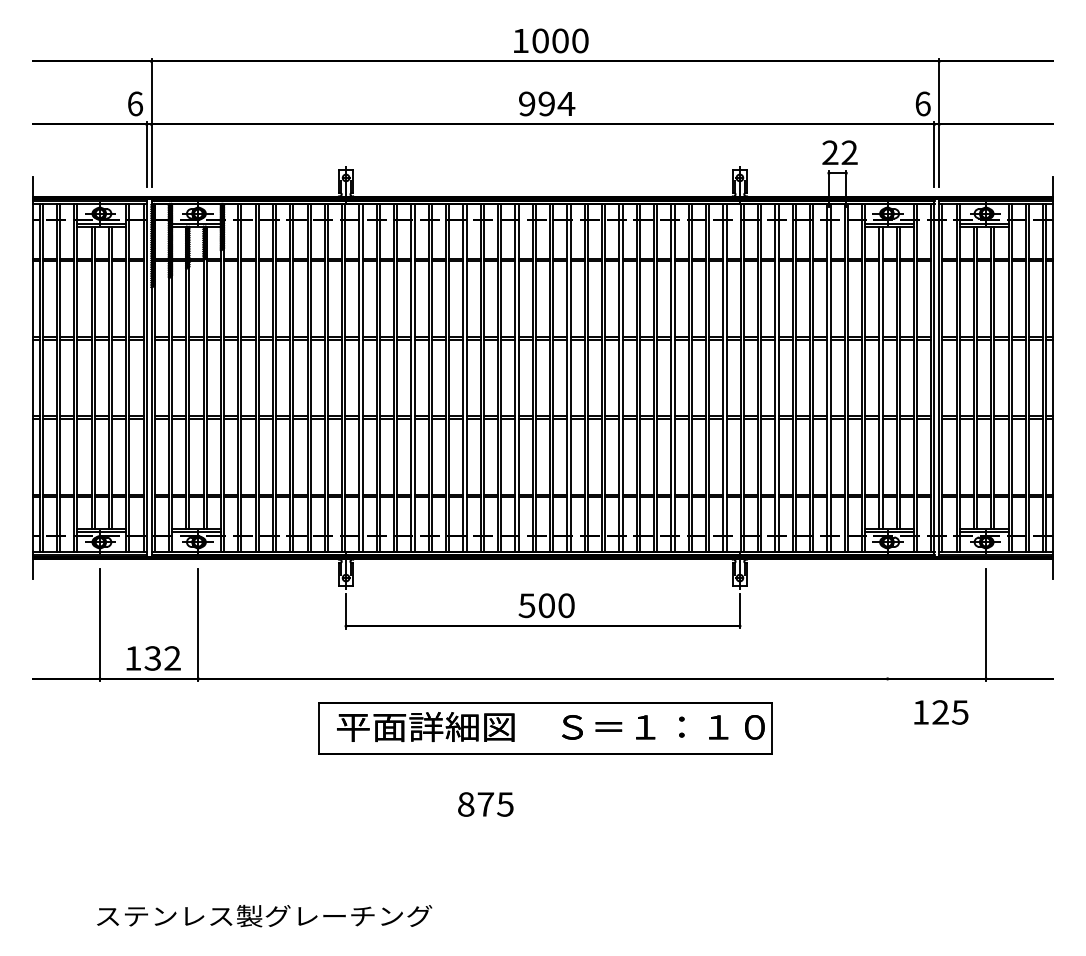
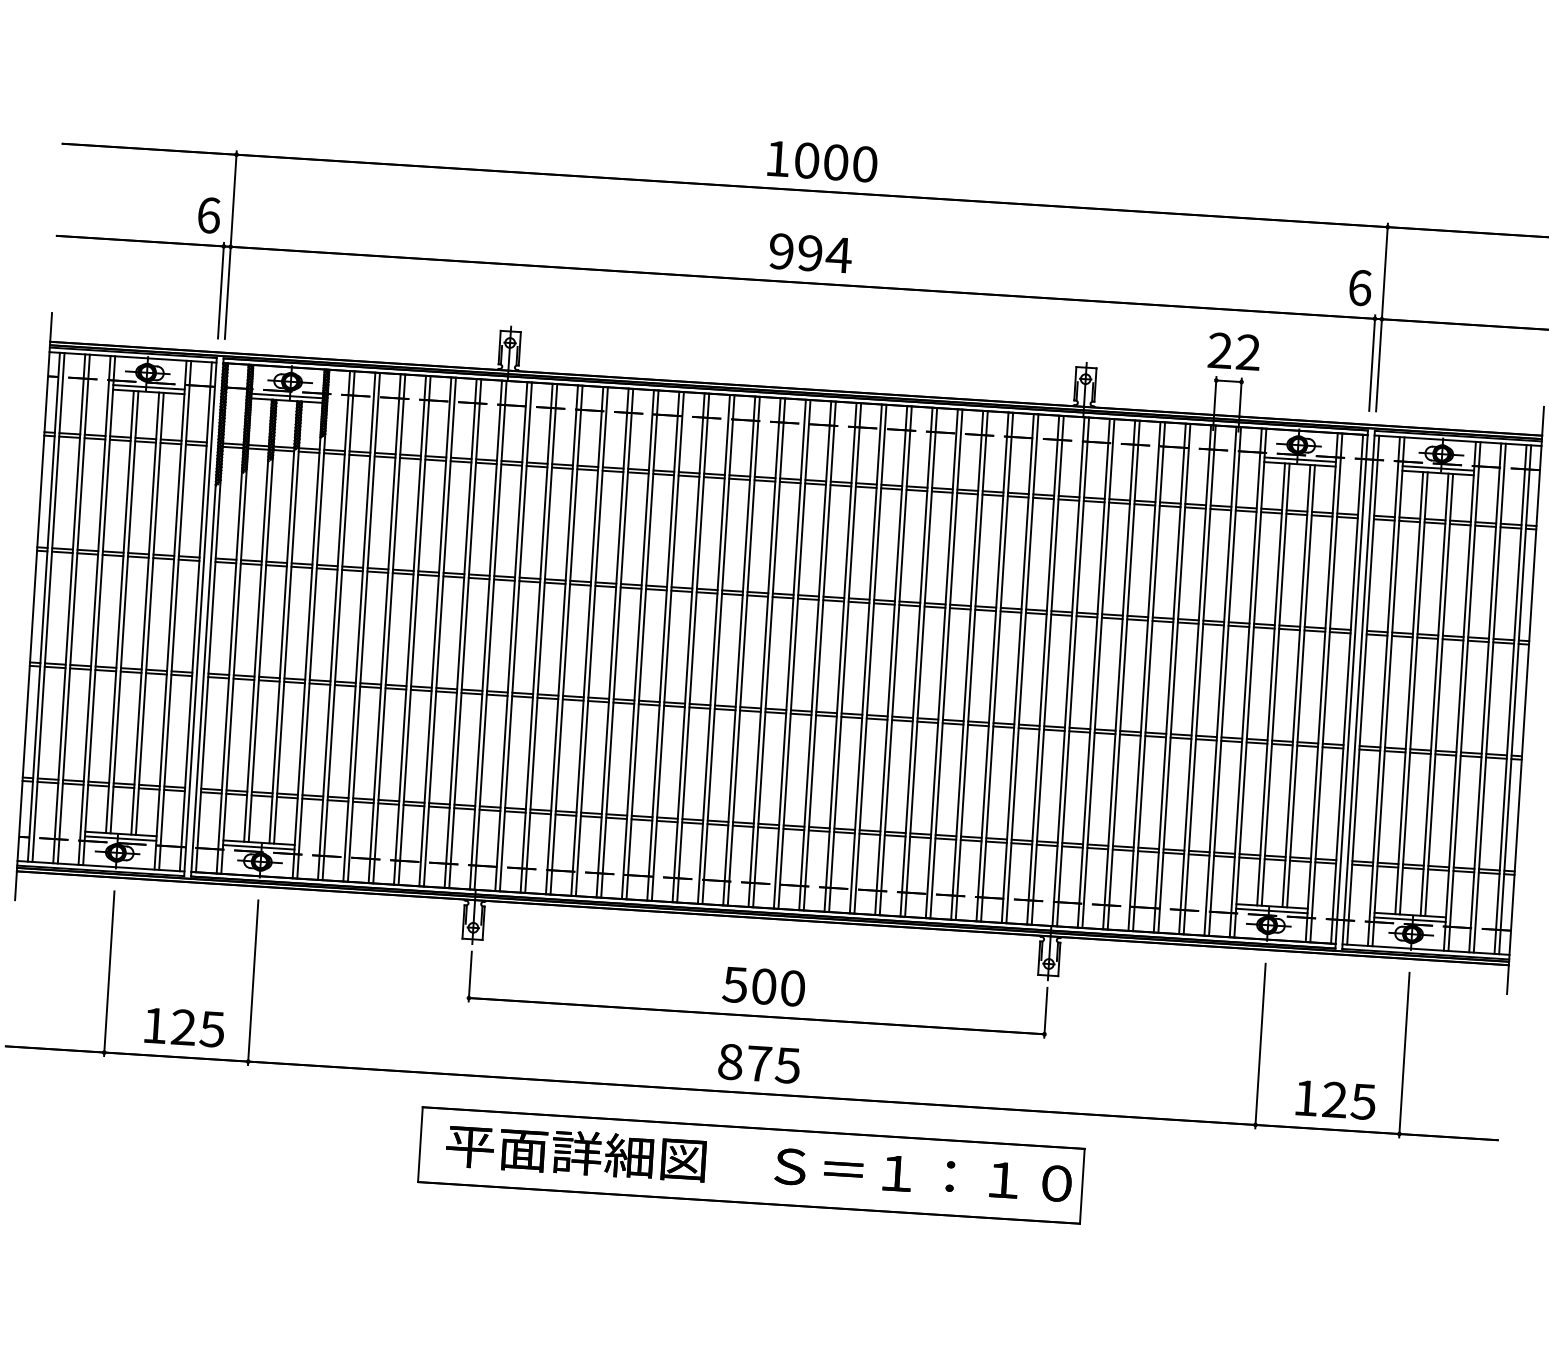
line: (887, 624) -> (1260, 1045), added
text: (162, 658) -> (197, 1028), 132 -> 125
text: (941, 712) -> (1336, 1100), moved
text: (485, 804) -> (758, 1063), moved

